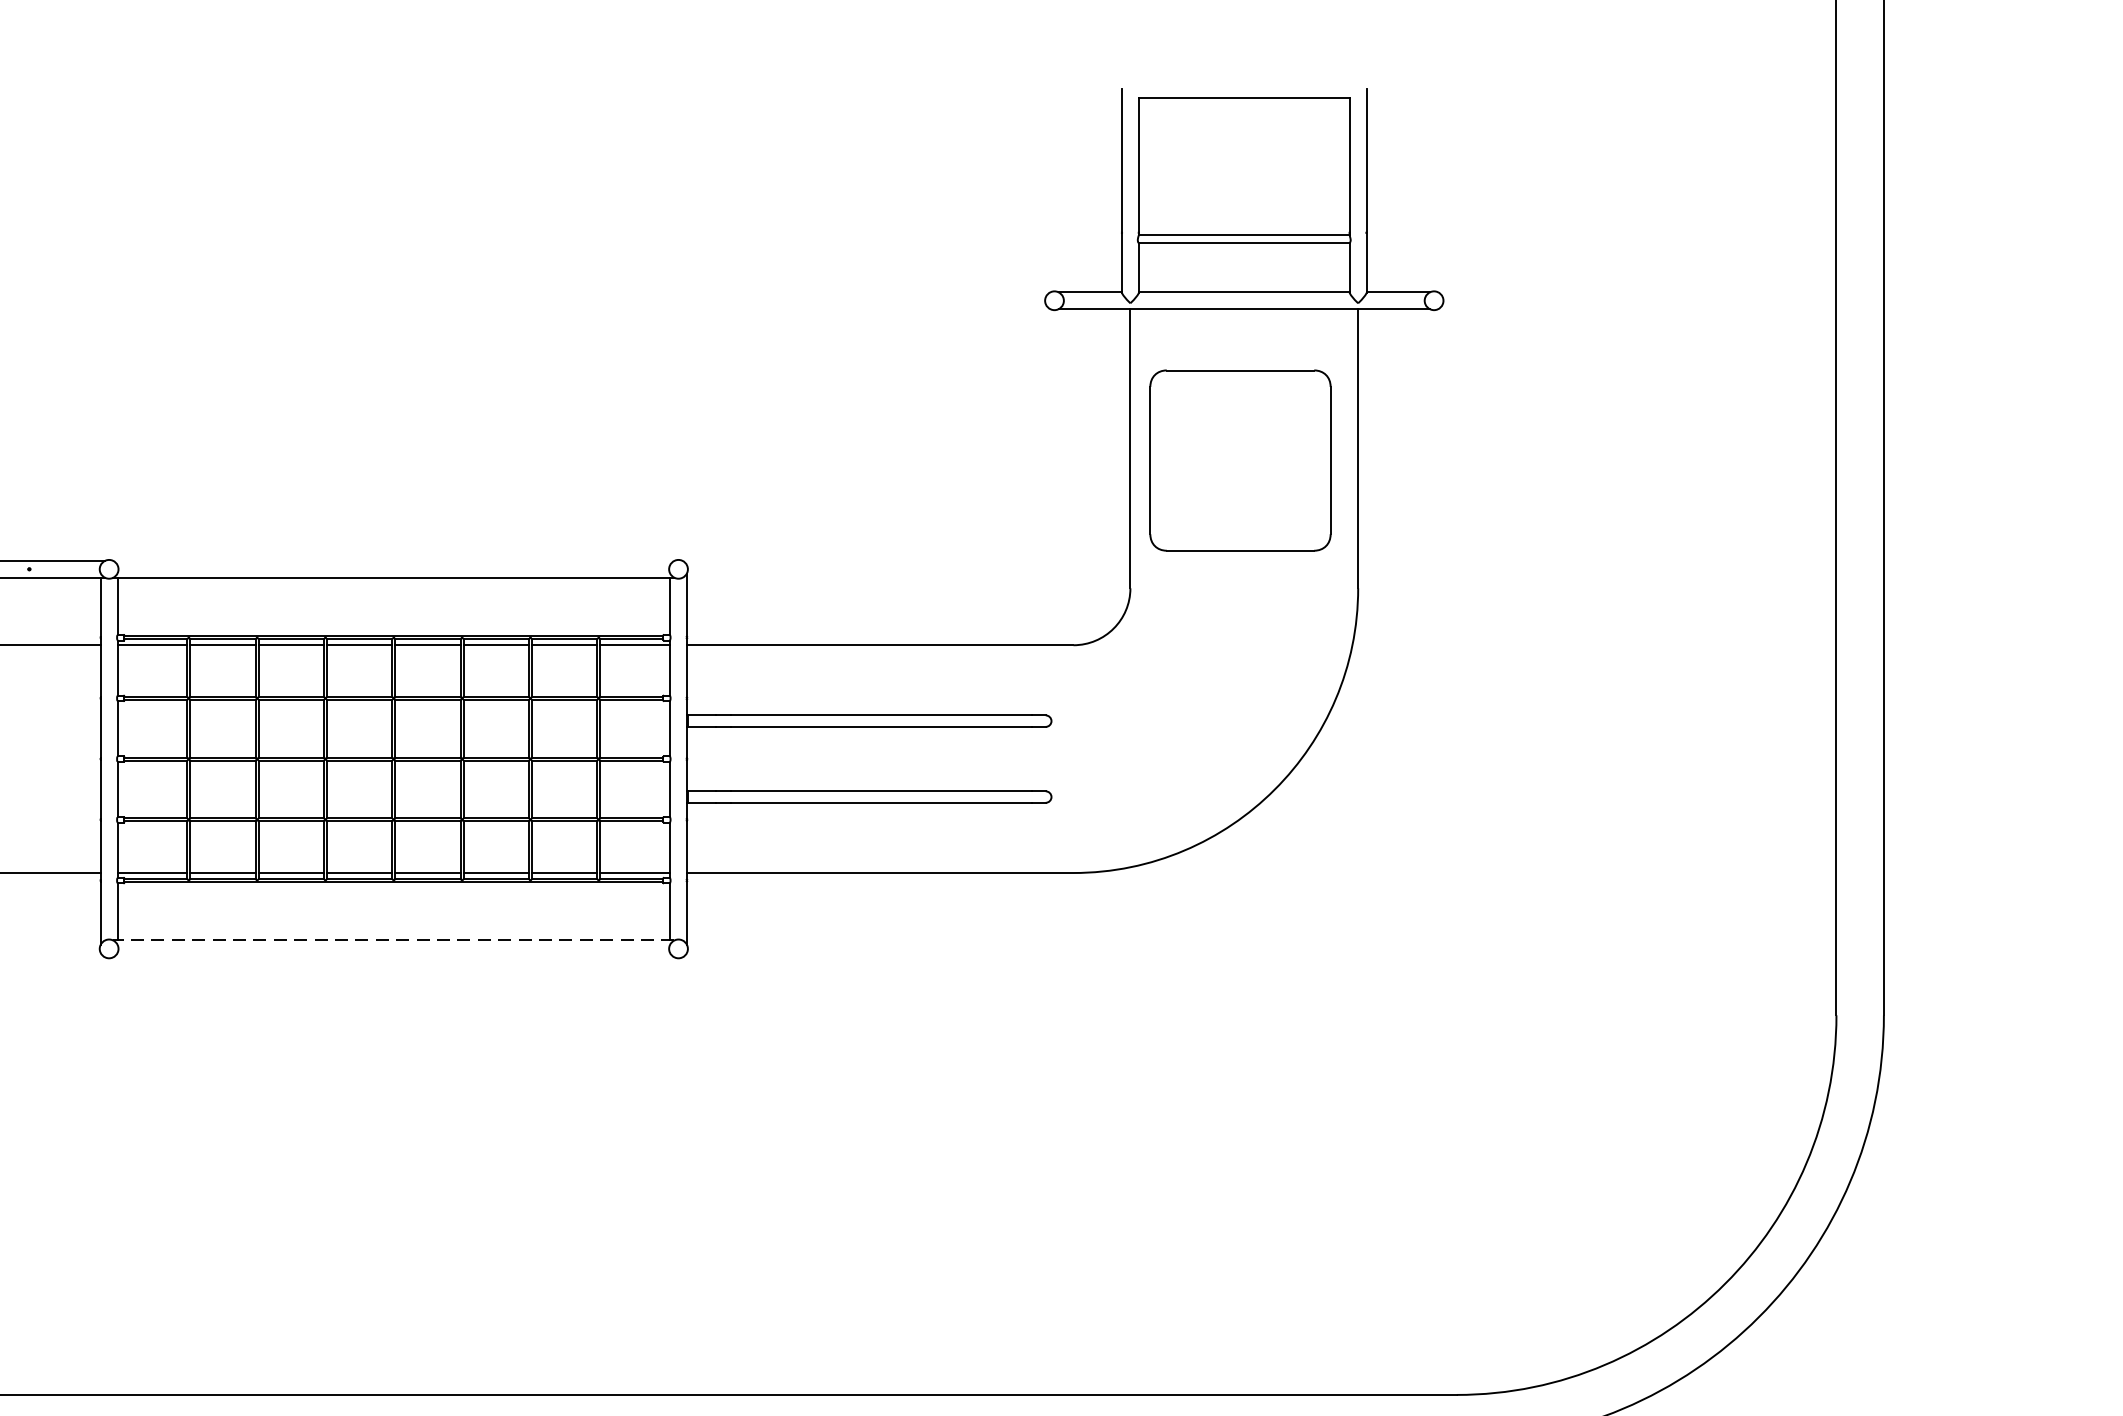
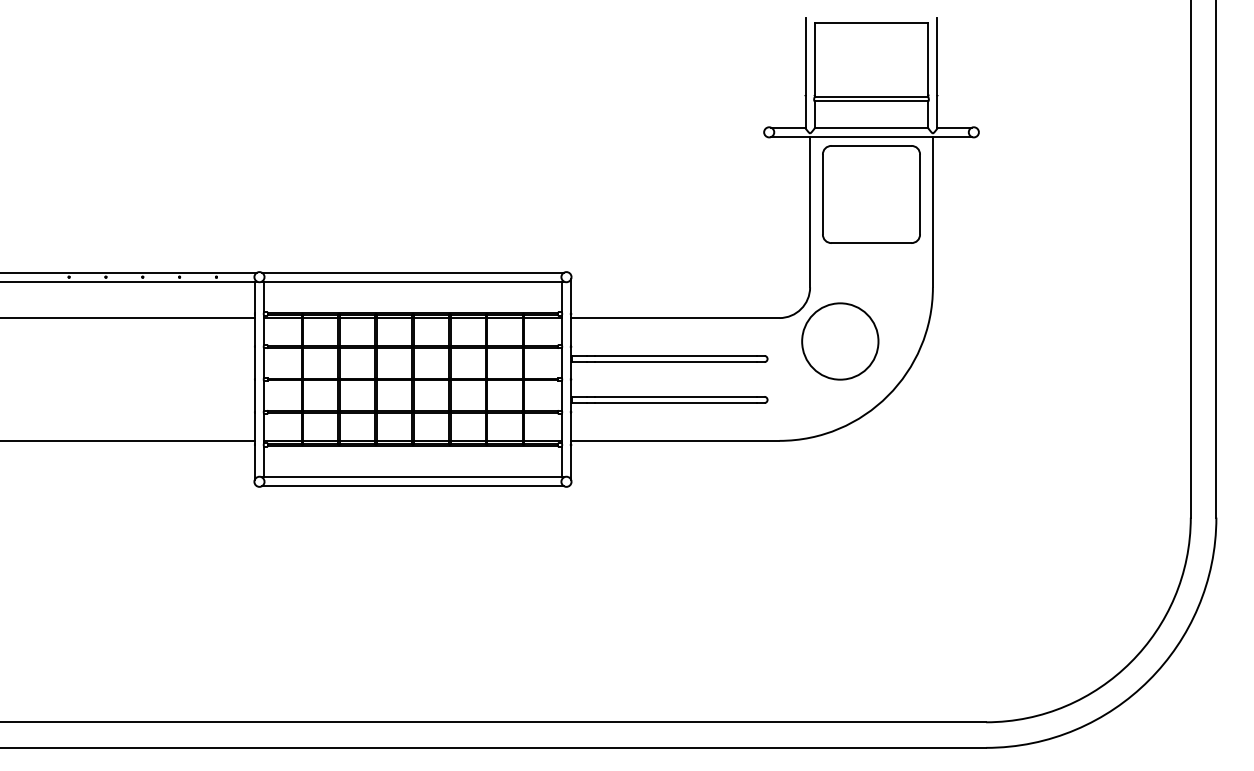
part: (1240, 460) -> (871, 194), moved
line: (392, 560) -> (412, 272), added
circle: (1186, 688) -> (840, 341), added
line: (392, 940) -> (412, 477), dashed -> solid
line: (392, 957) -> (412, 486), added

